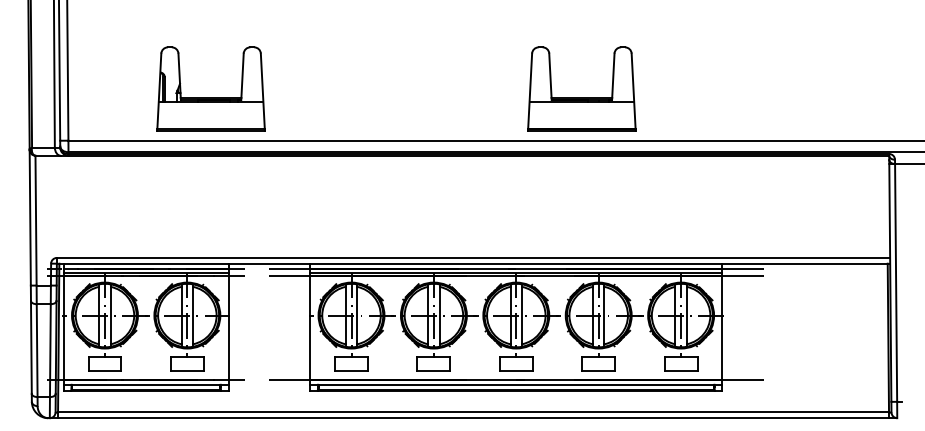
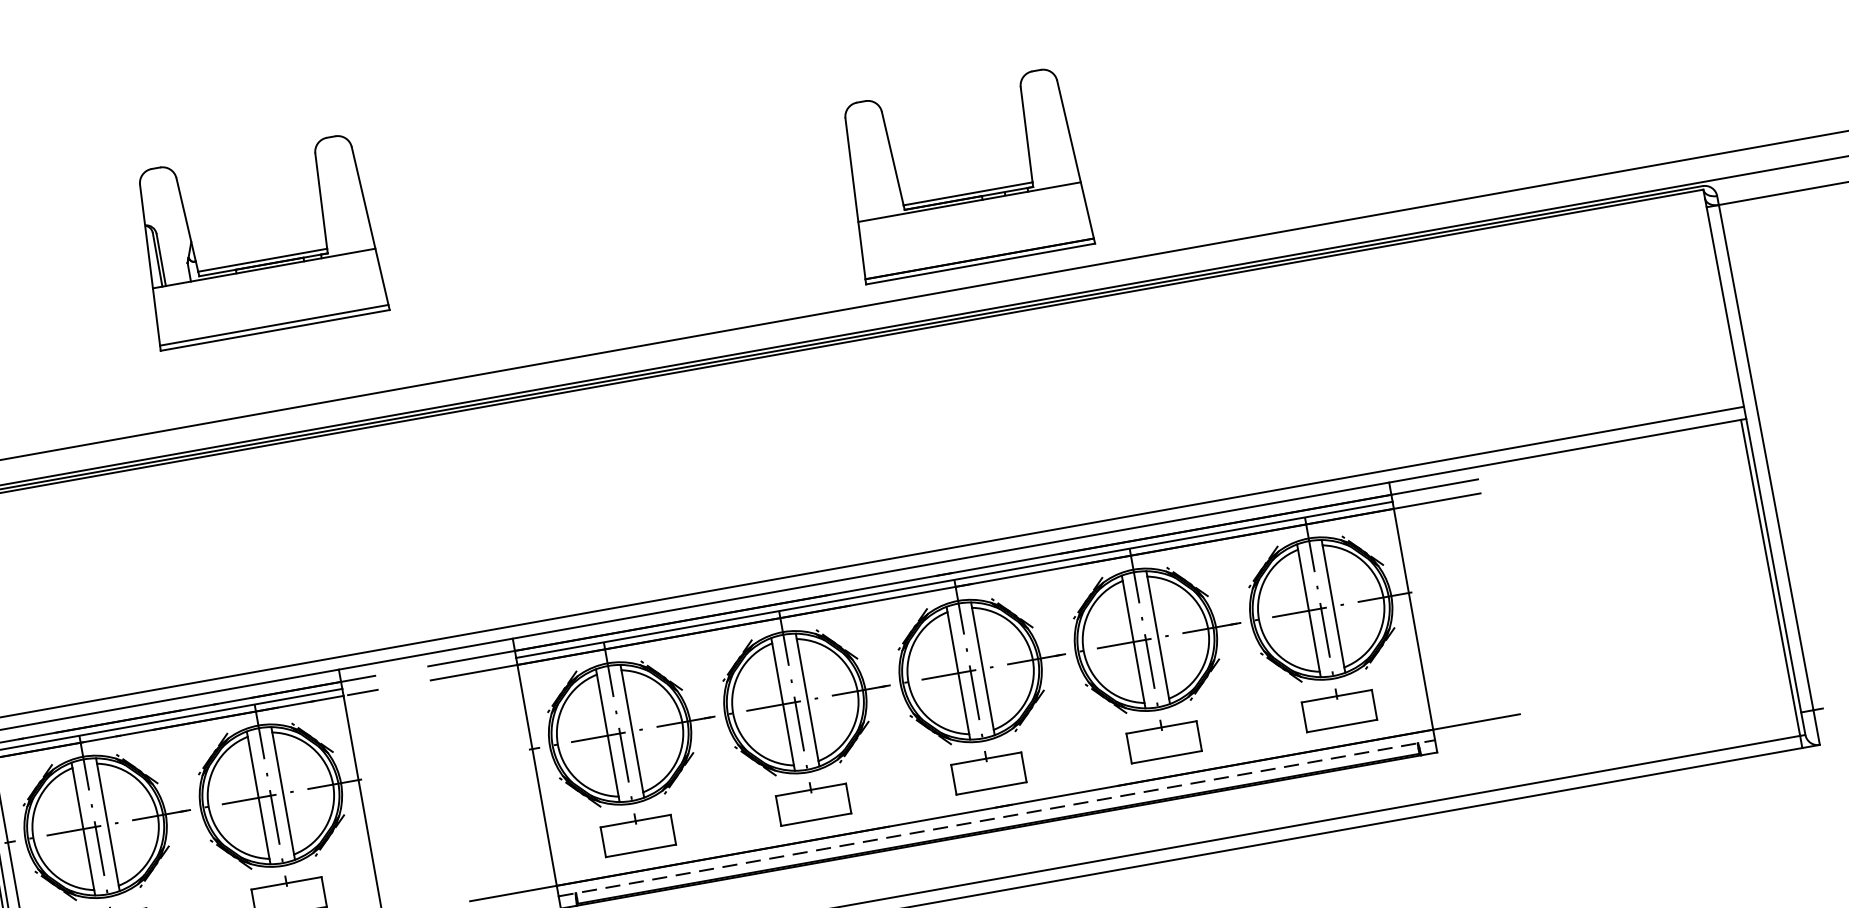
part: (210, 97) -> (261, 259), moved
part: (581, 97) -> (967, 193), moved
line: (516, 384) -> (997, 817), solid -> dashed

